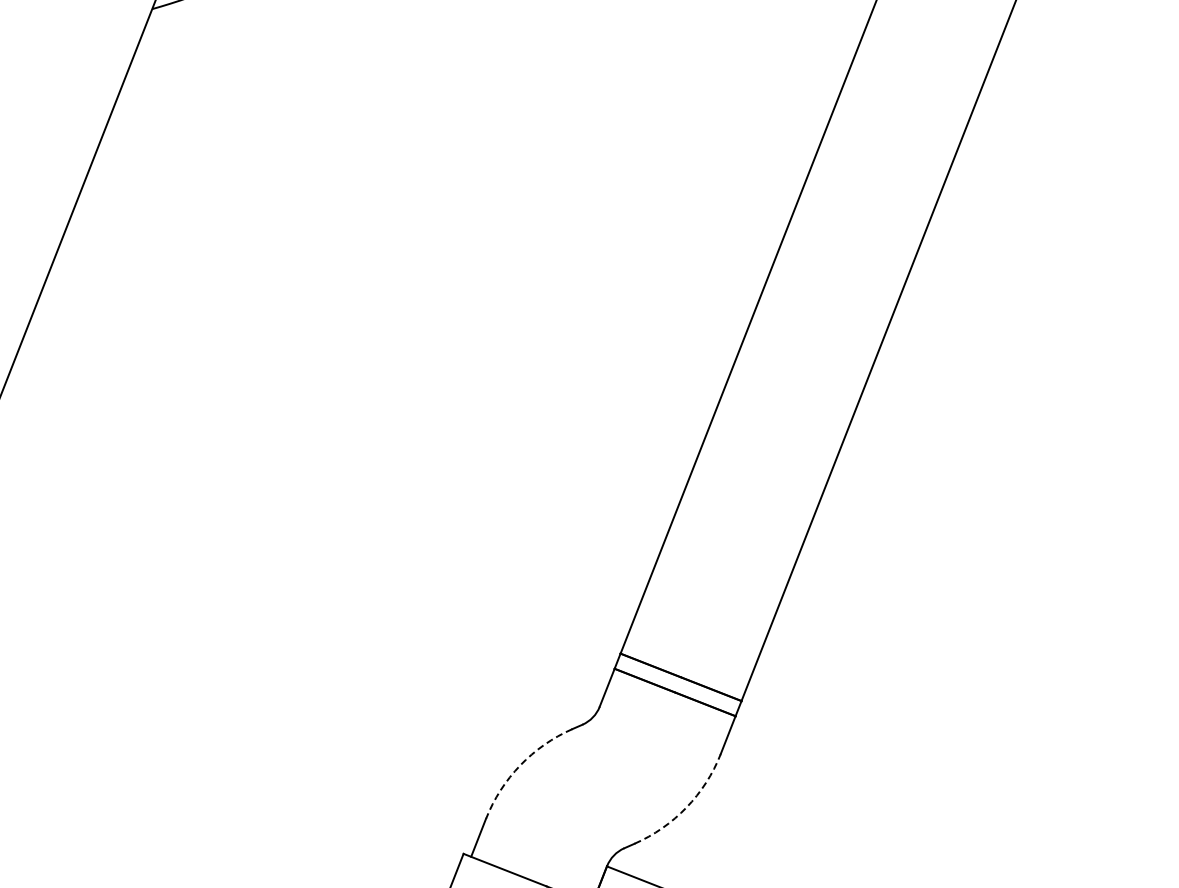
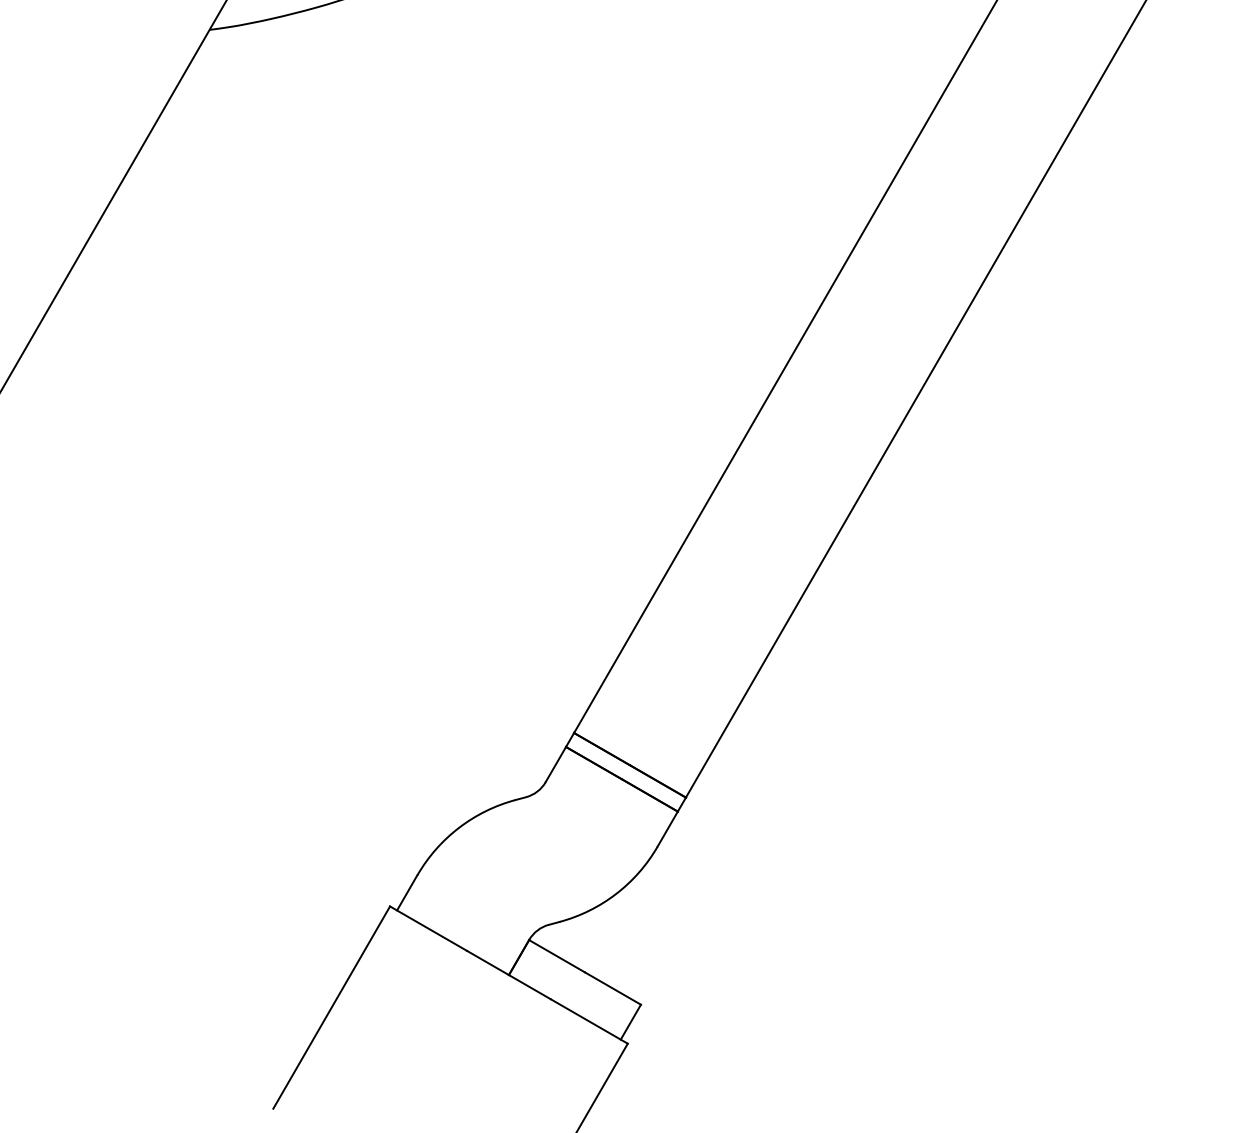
arc: (519, 765) -> (458, 827), dashed -> solid
arc: (687, 807) -> (616, 894), dashed -> solid

